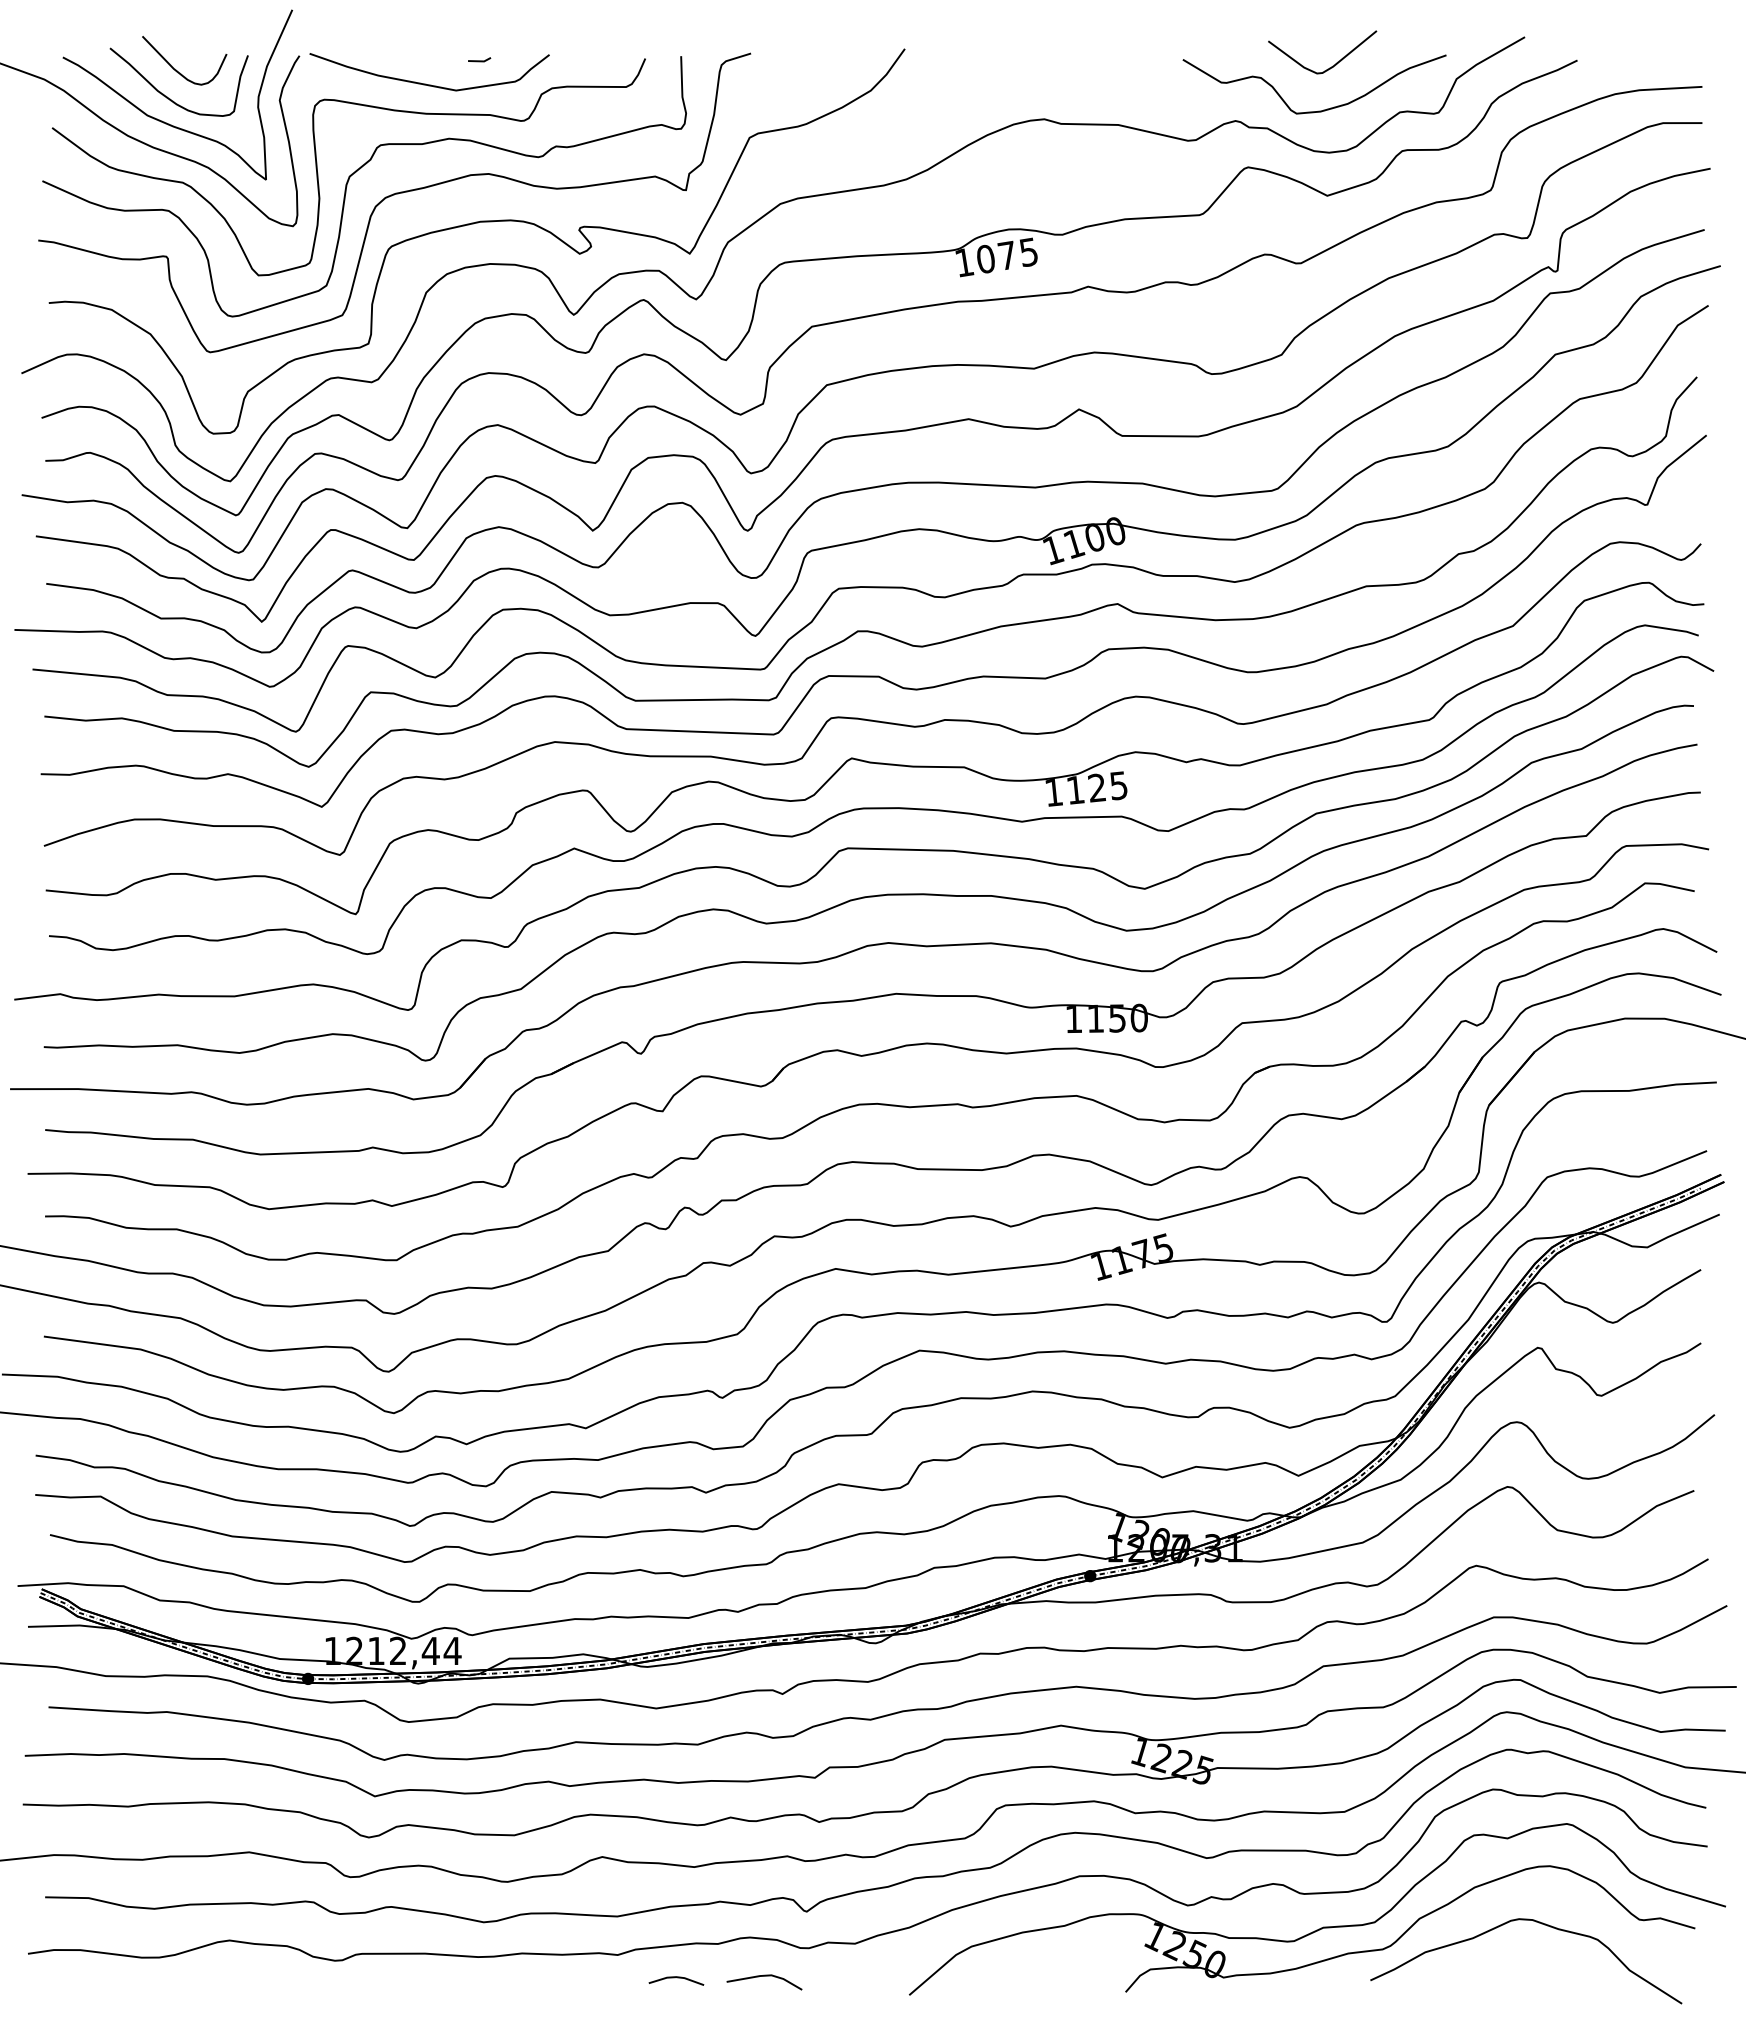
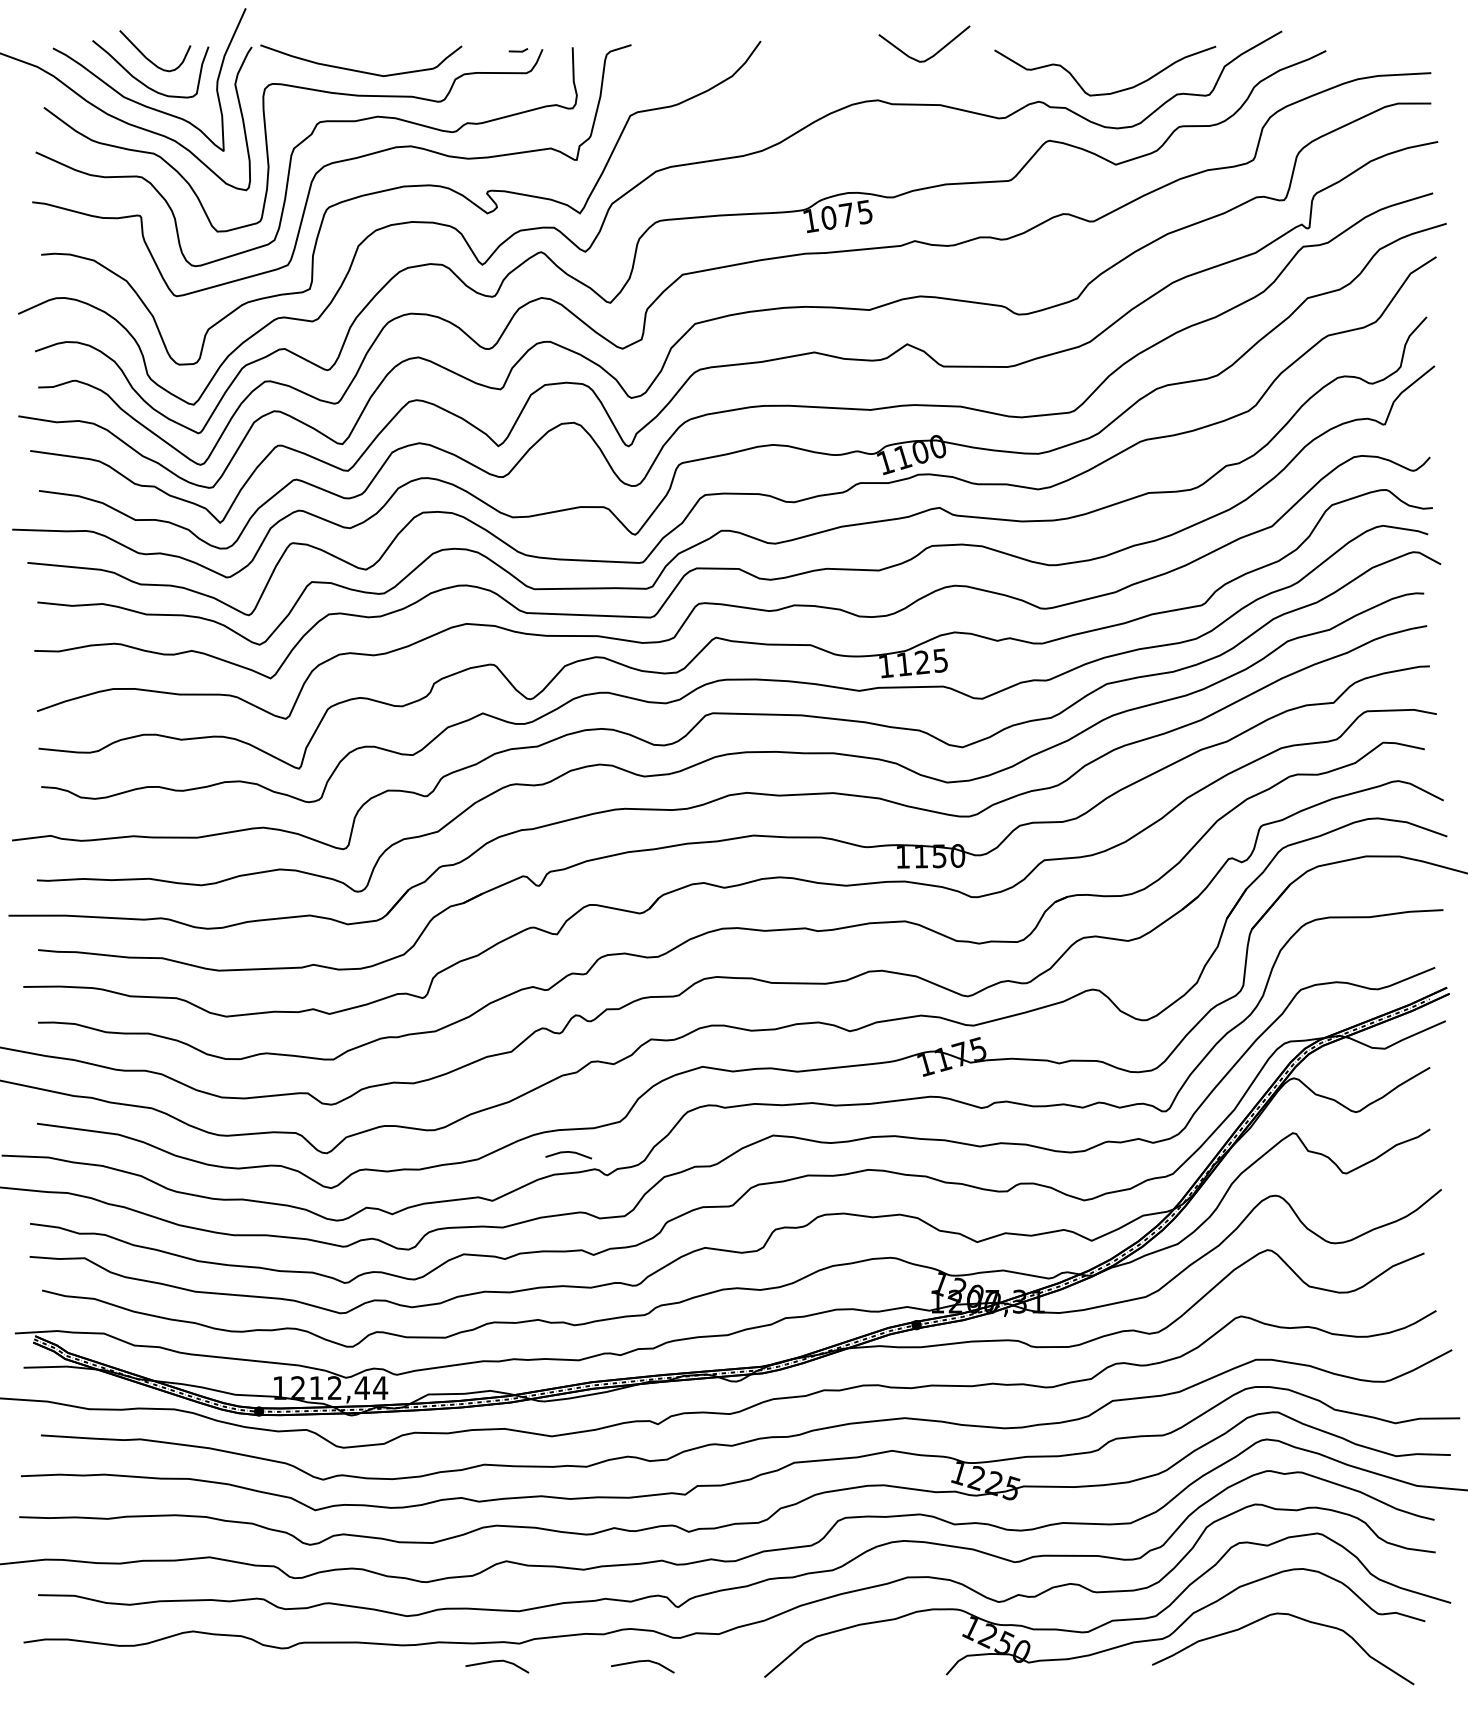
line: (479, 60) -> (518, 50), moved
curve: (1329, 67) -> (930, 56), moved
line: (591, 1976) -> (497, 1661), added
line: (675, 1978) -> (567, 1153), moved

